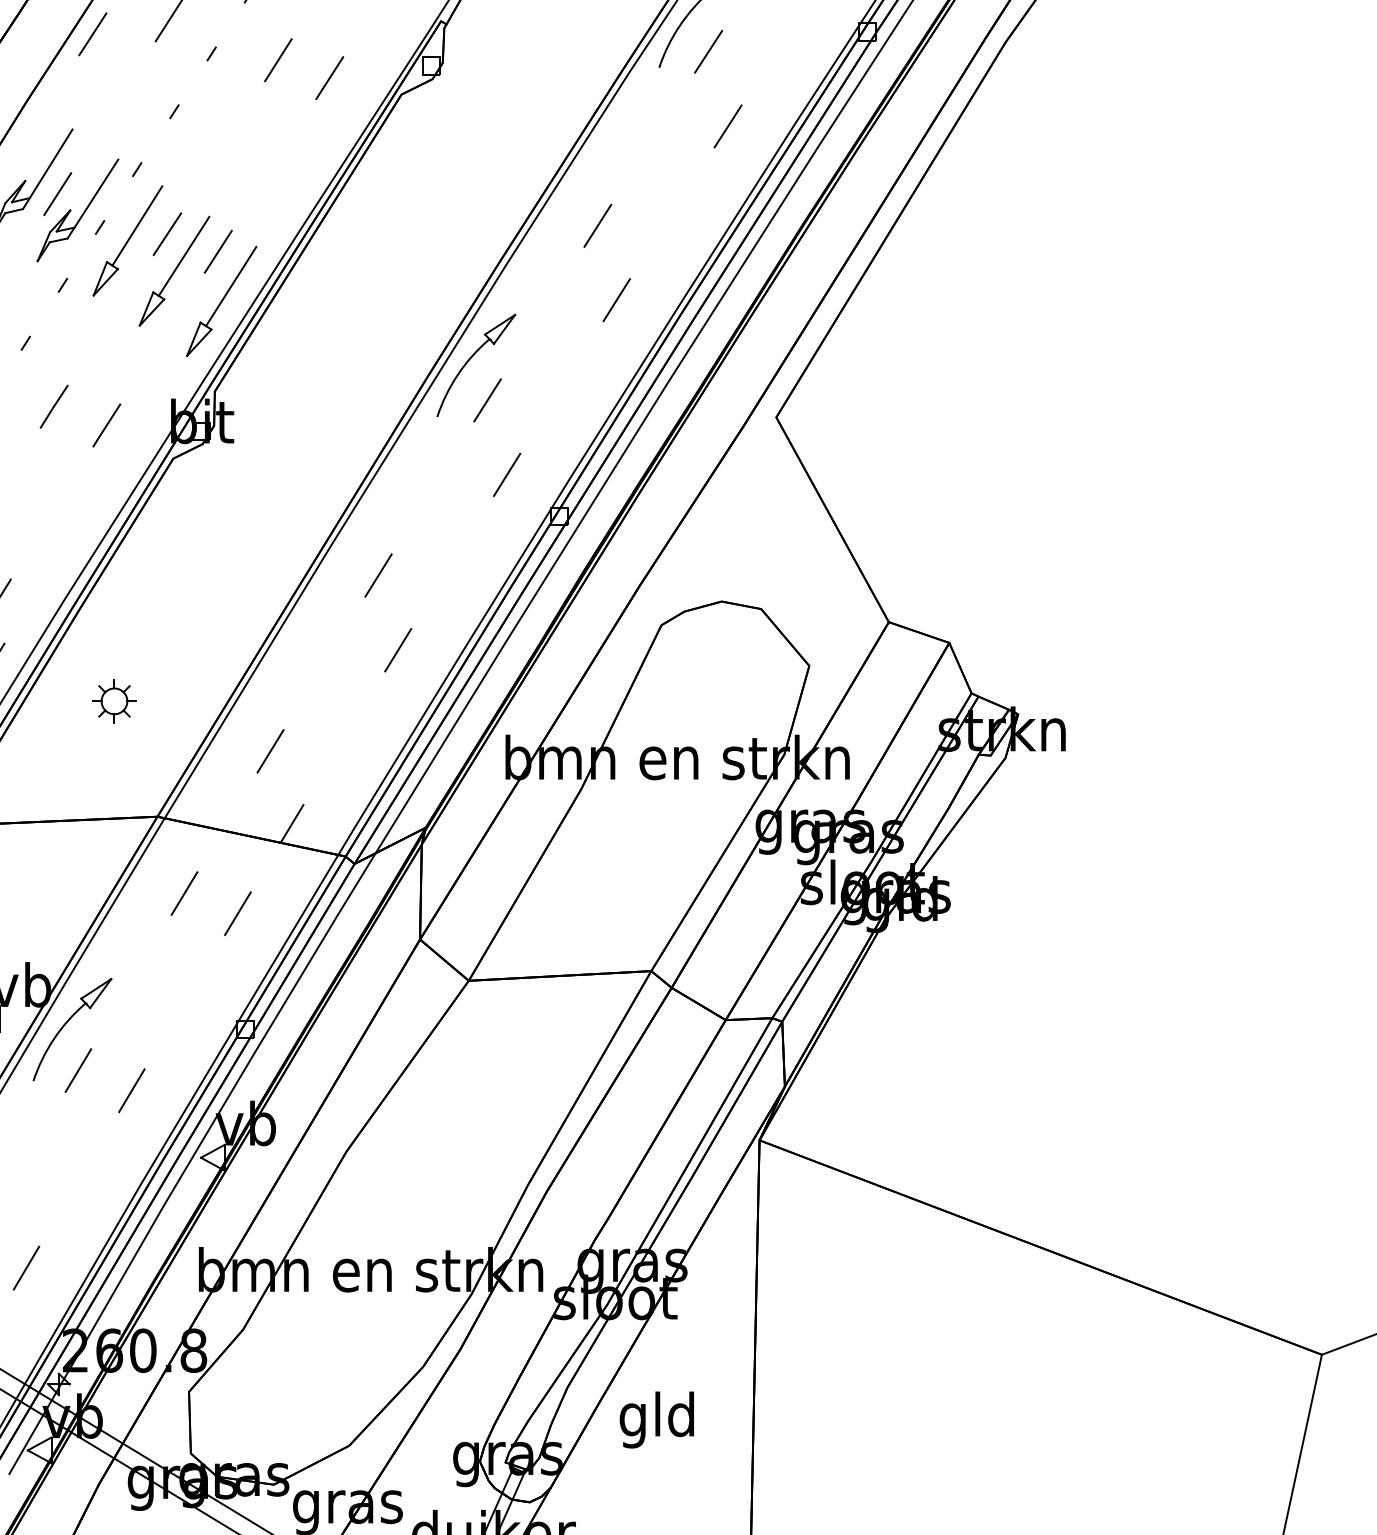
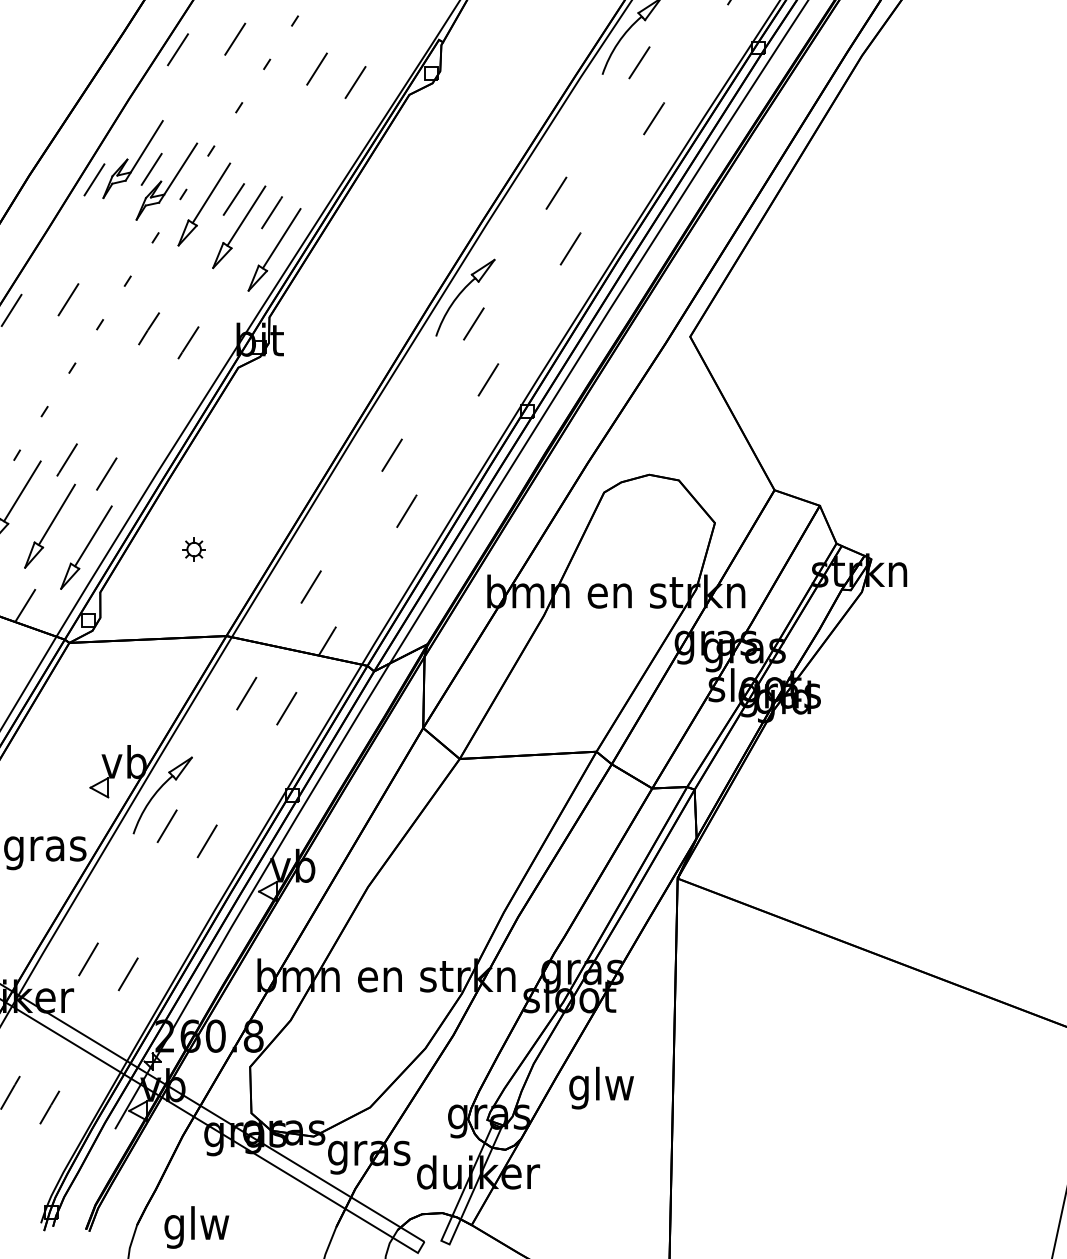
part: (113, 701) -> (193, 549), size x0.7
text: (657, 1419) -> (601, 1087), gld -> glw

